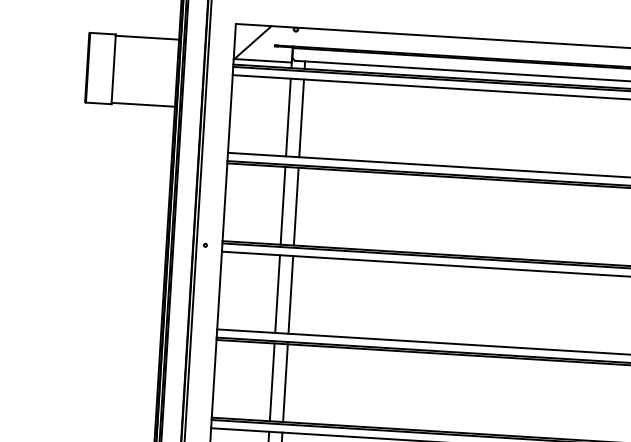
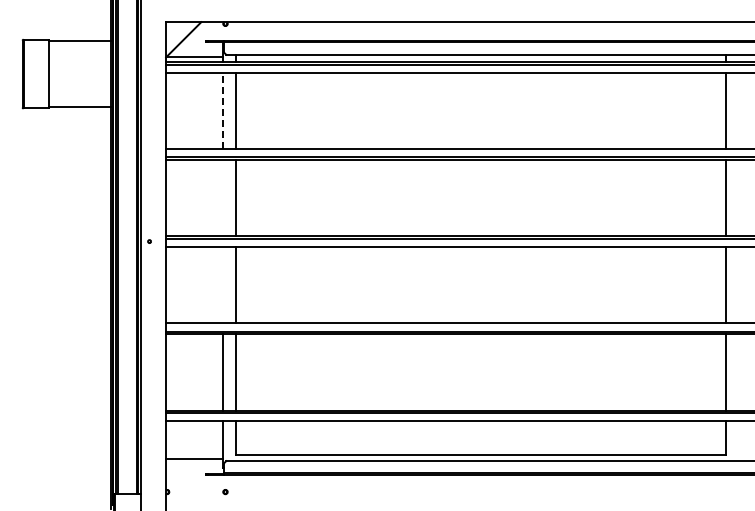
line: (288, 117) -> (223, 110), solid -> dashed
line: (283, 205) -> (223, 197), removed
line: (277, 293) -> (223, 284), removed

